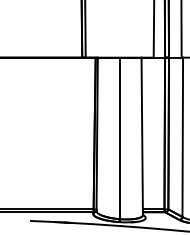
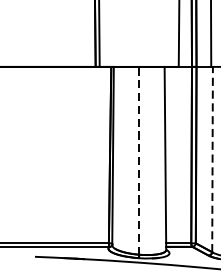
line: (182, 137) -> (212, 159), solid -> dashed
line: (119, 138) -> (138, 160), solid -> dashed

